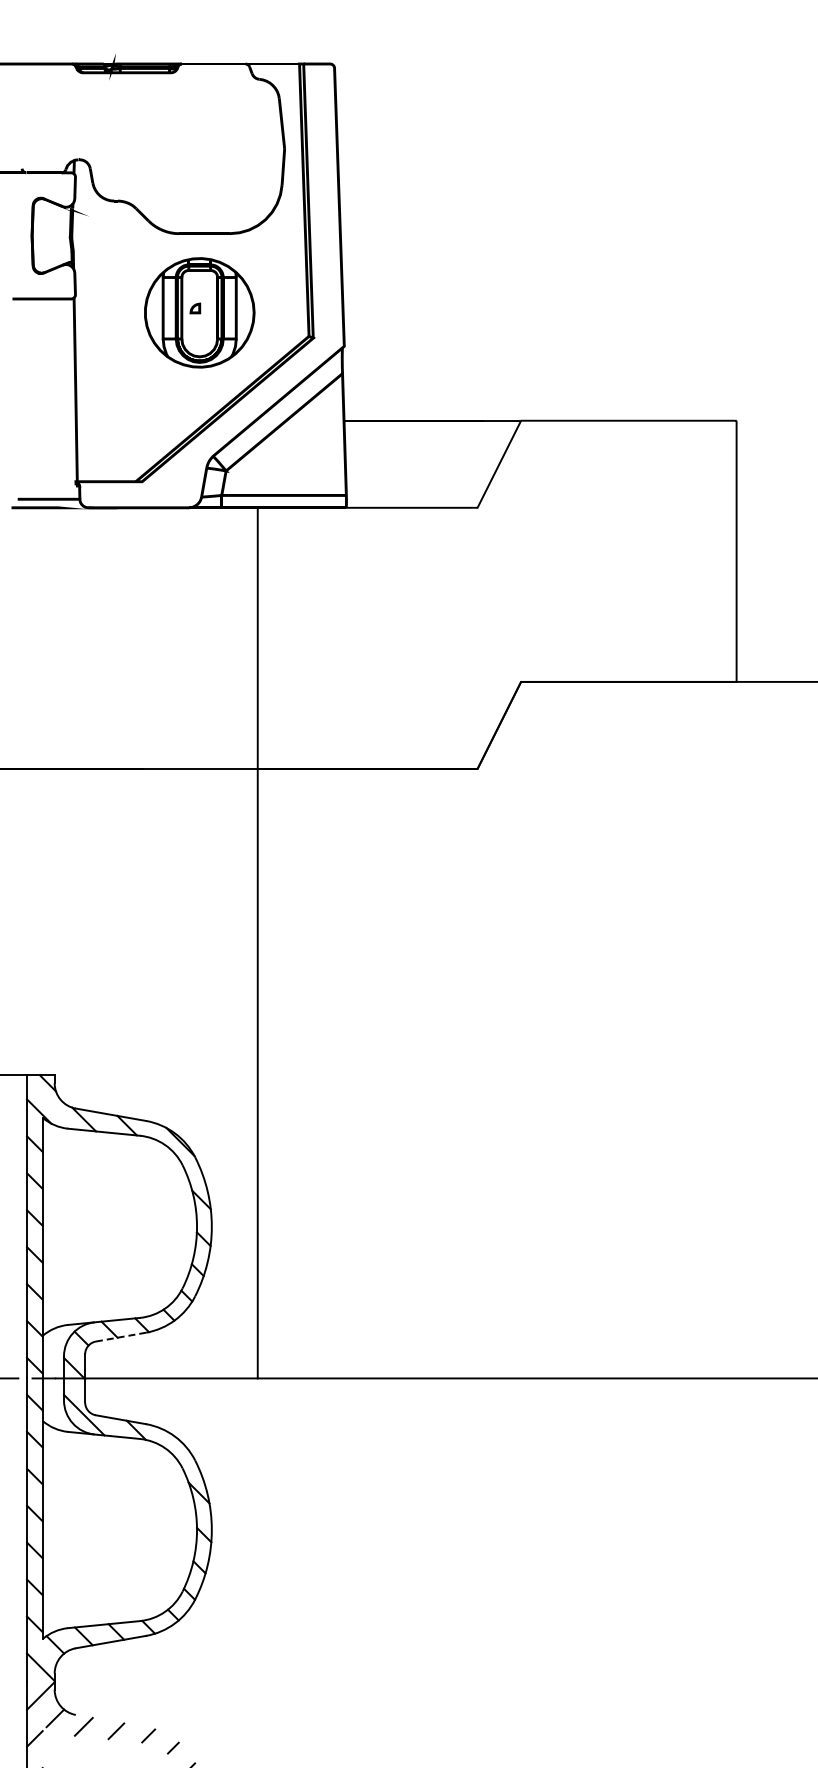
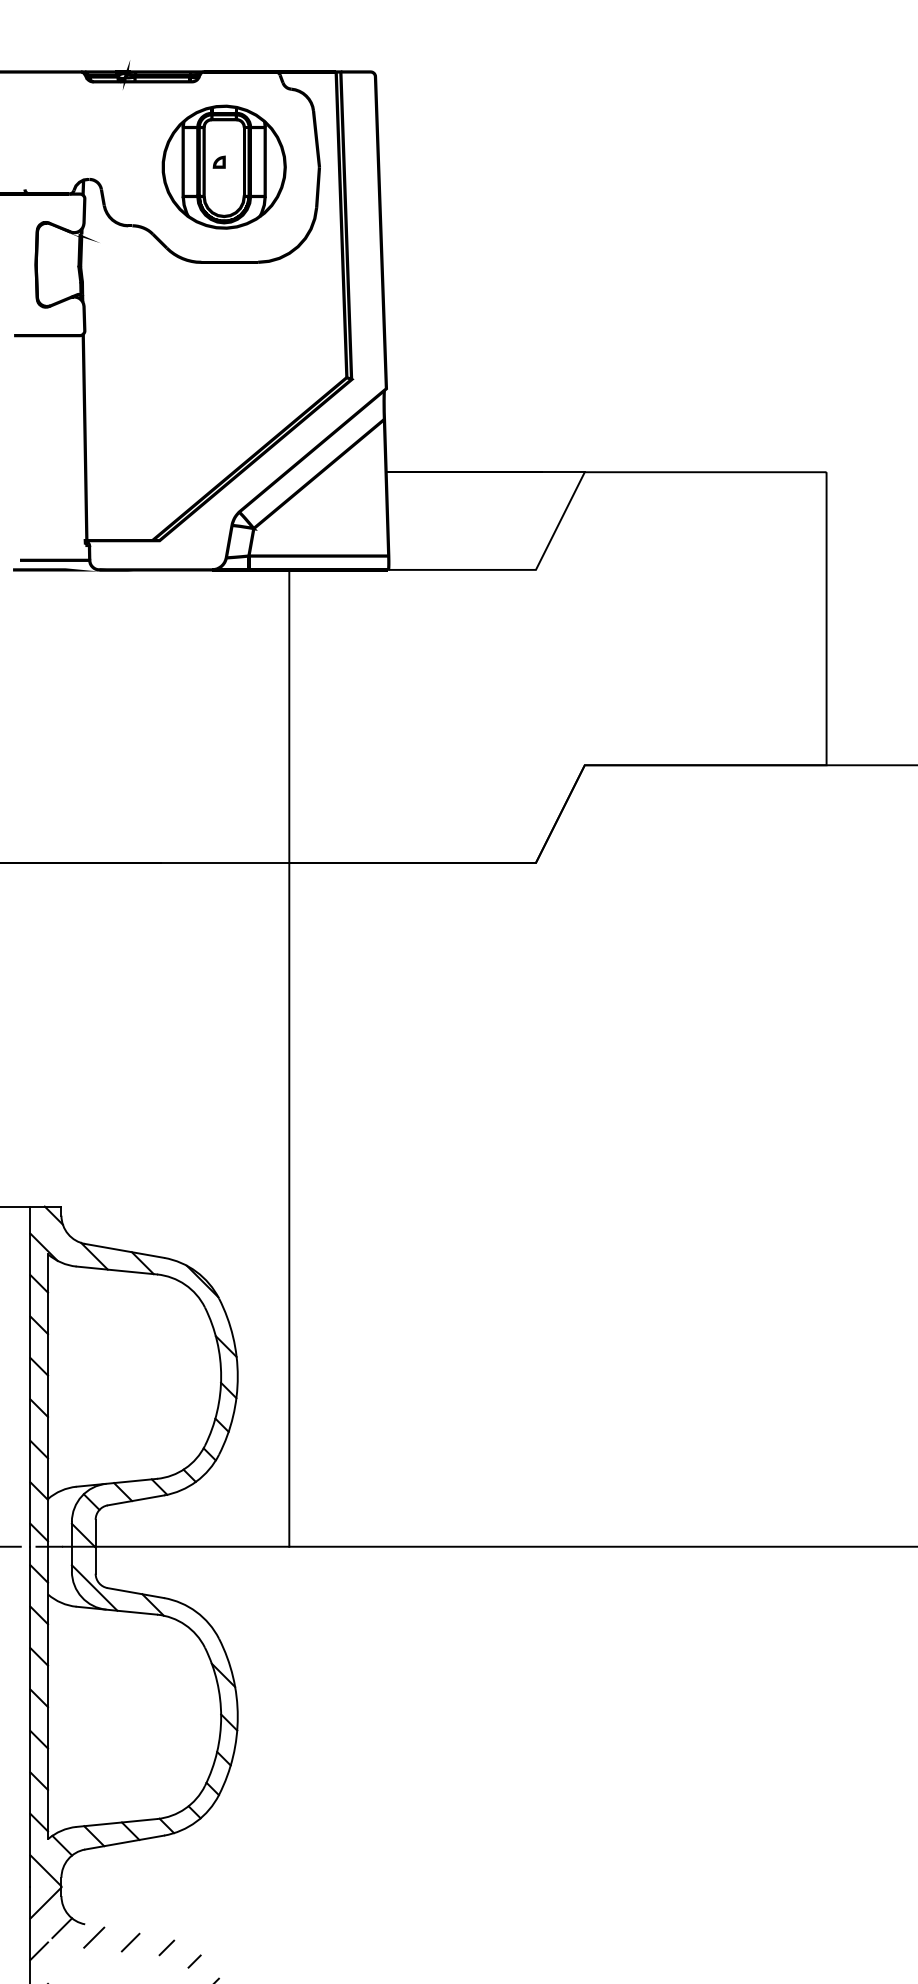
part: (199, 312) -> (223, 166), moved
line: (121, 1337) -> (136, 1500), dashed -> solid

